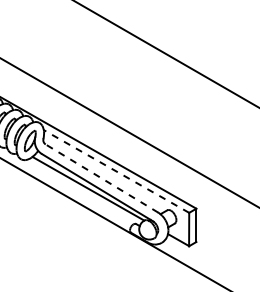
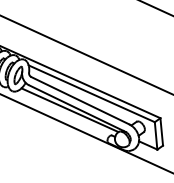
line: (116, 171) -> (91, 93), dashed -> solid
line: (102, 178) -> (80, 100), dashed -> solid

